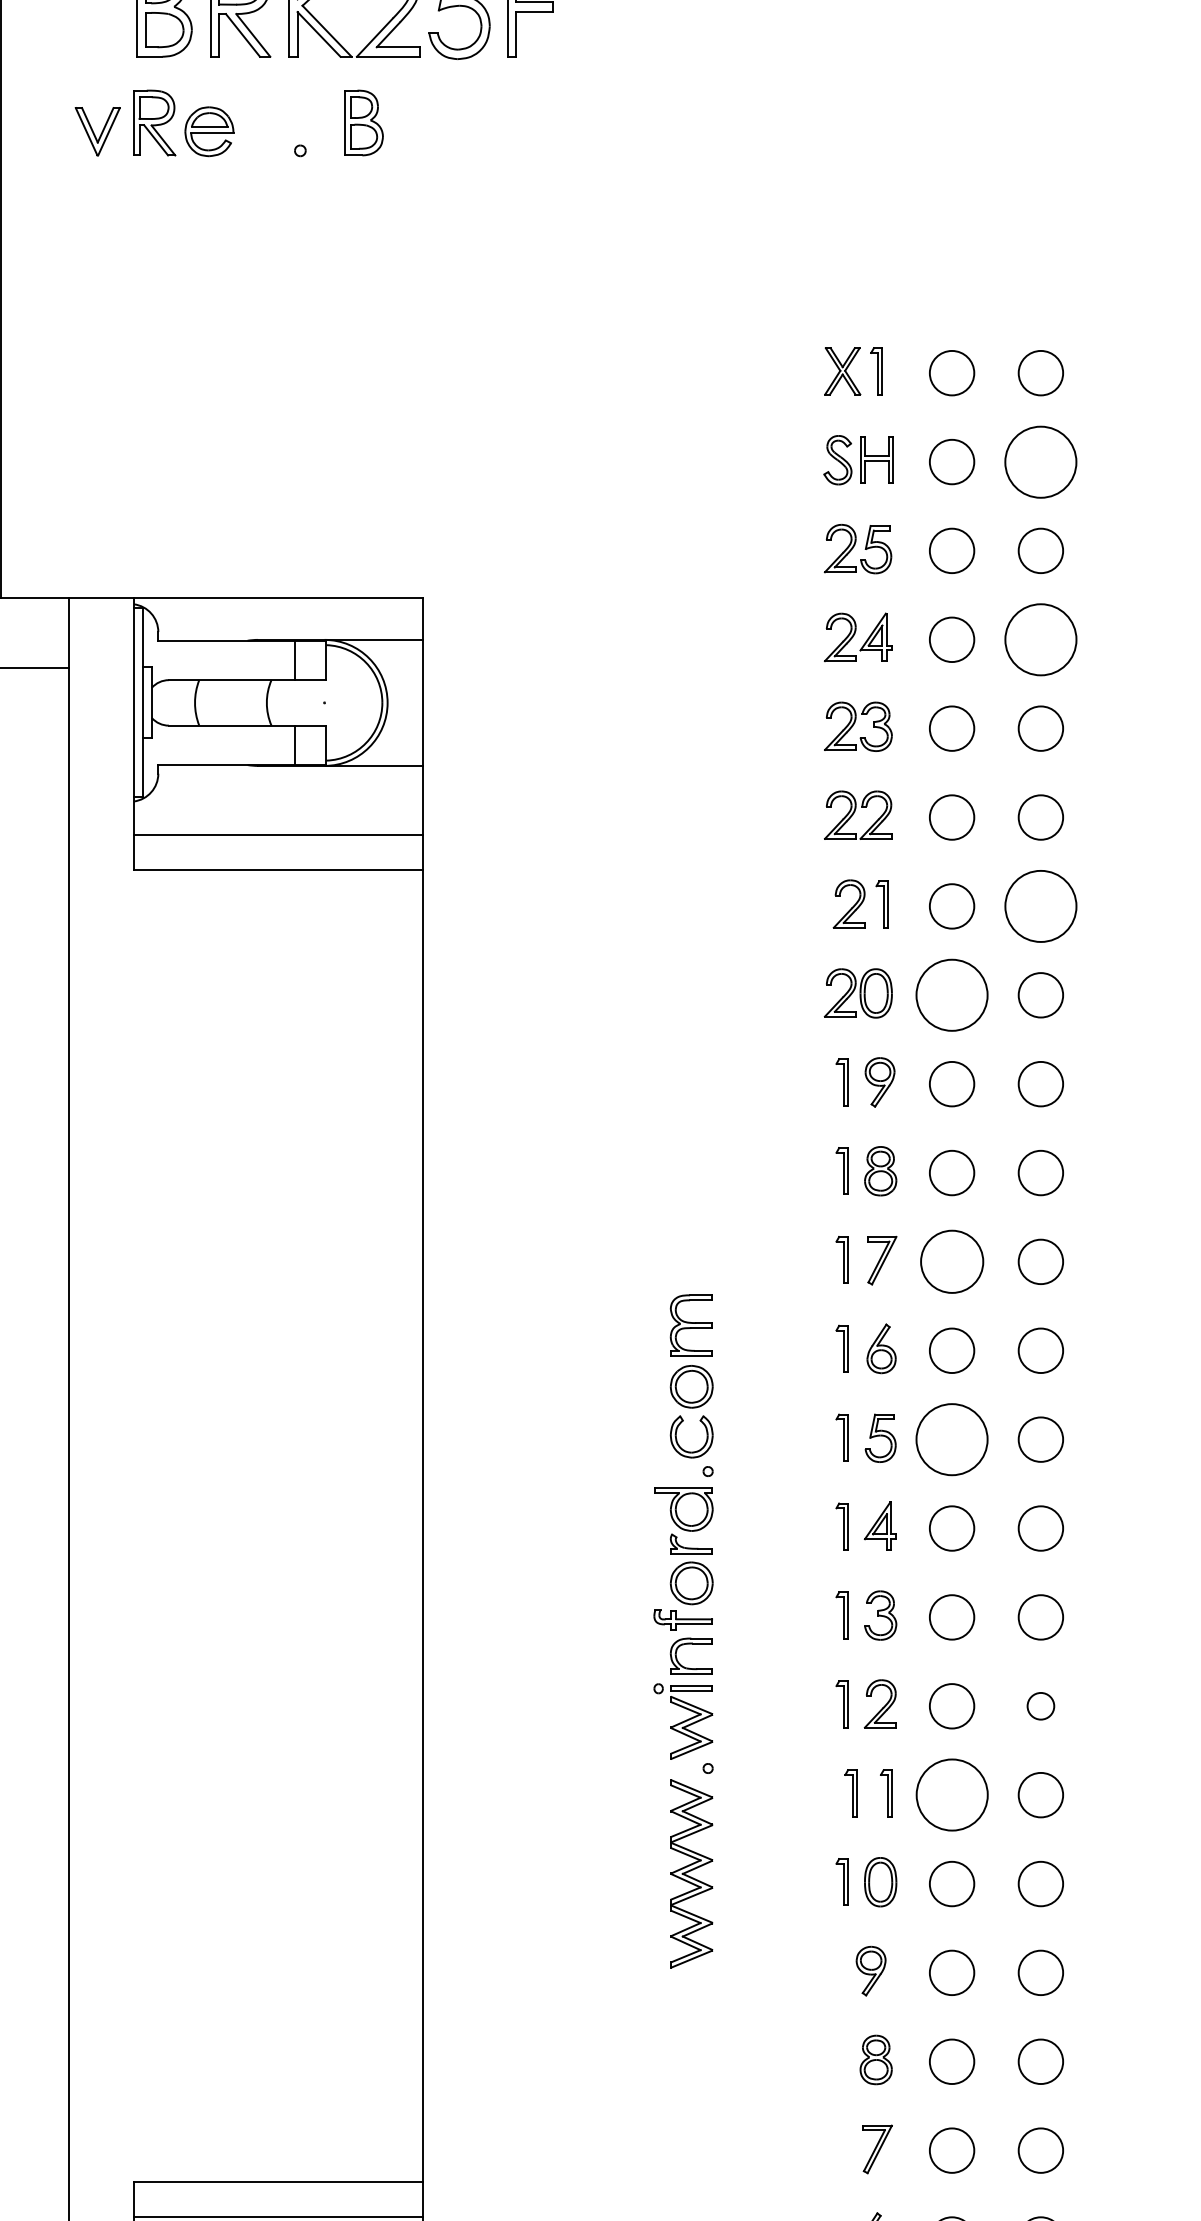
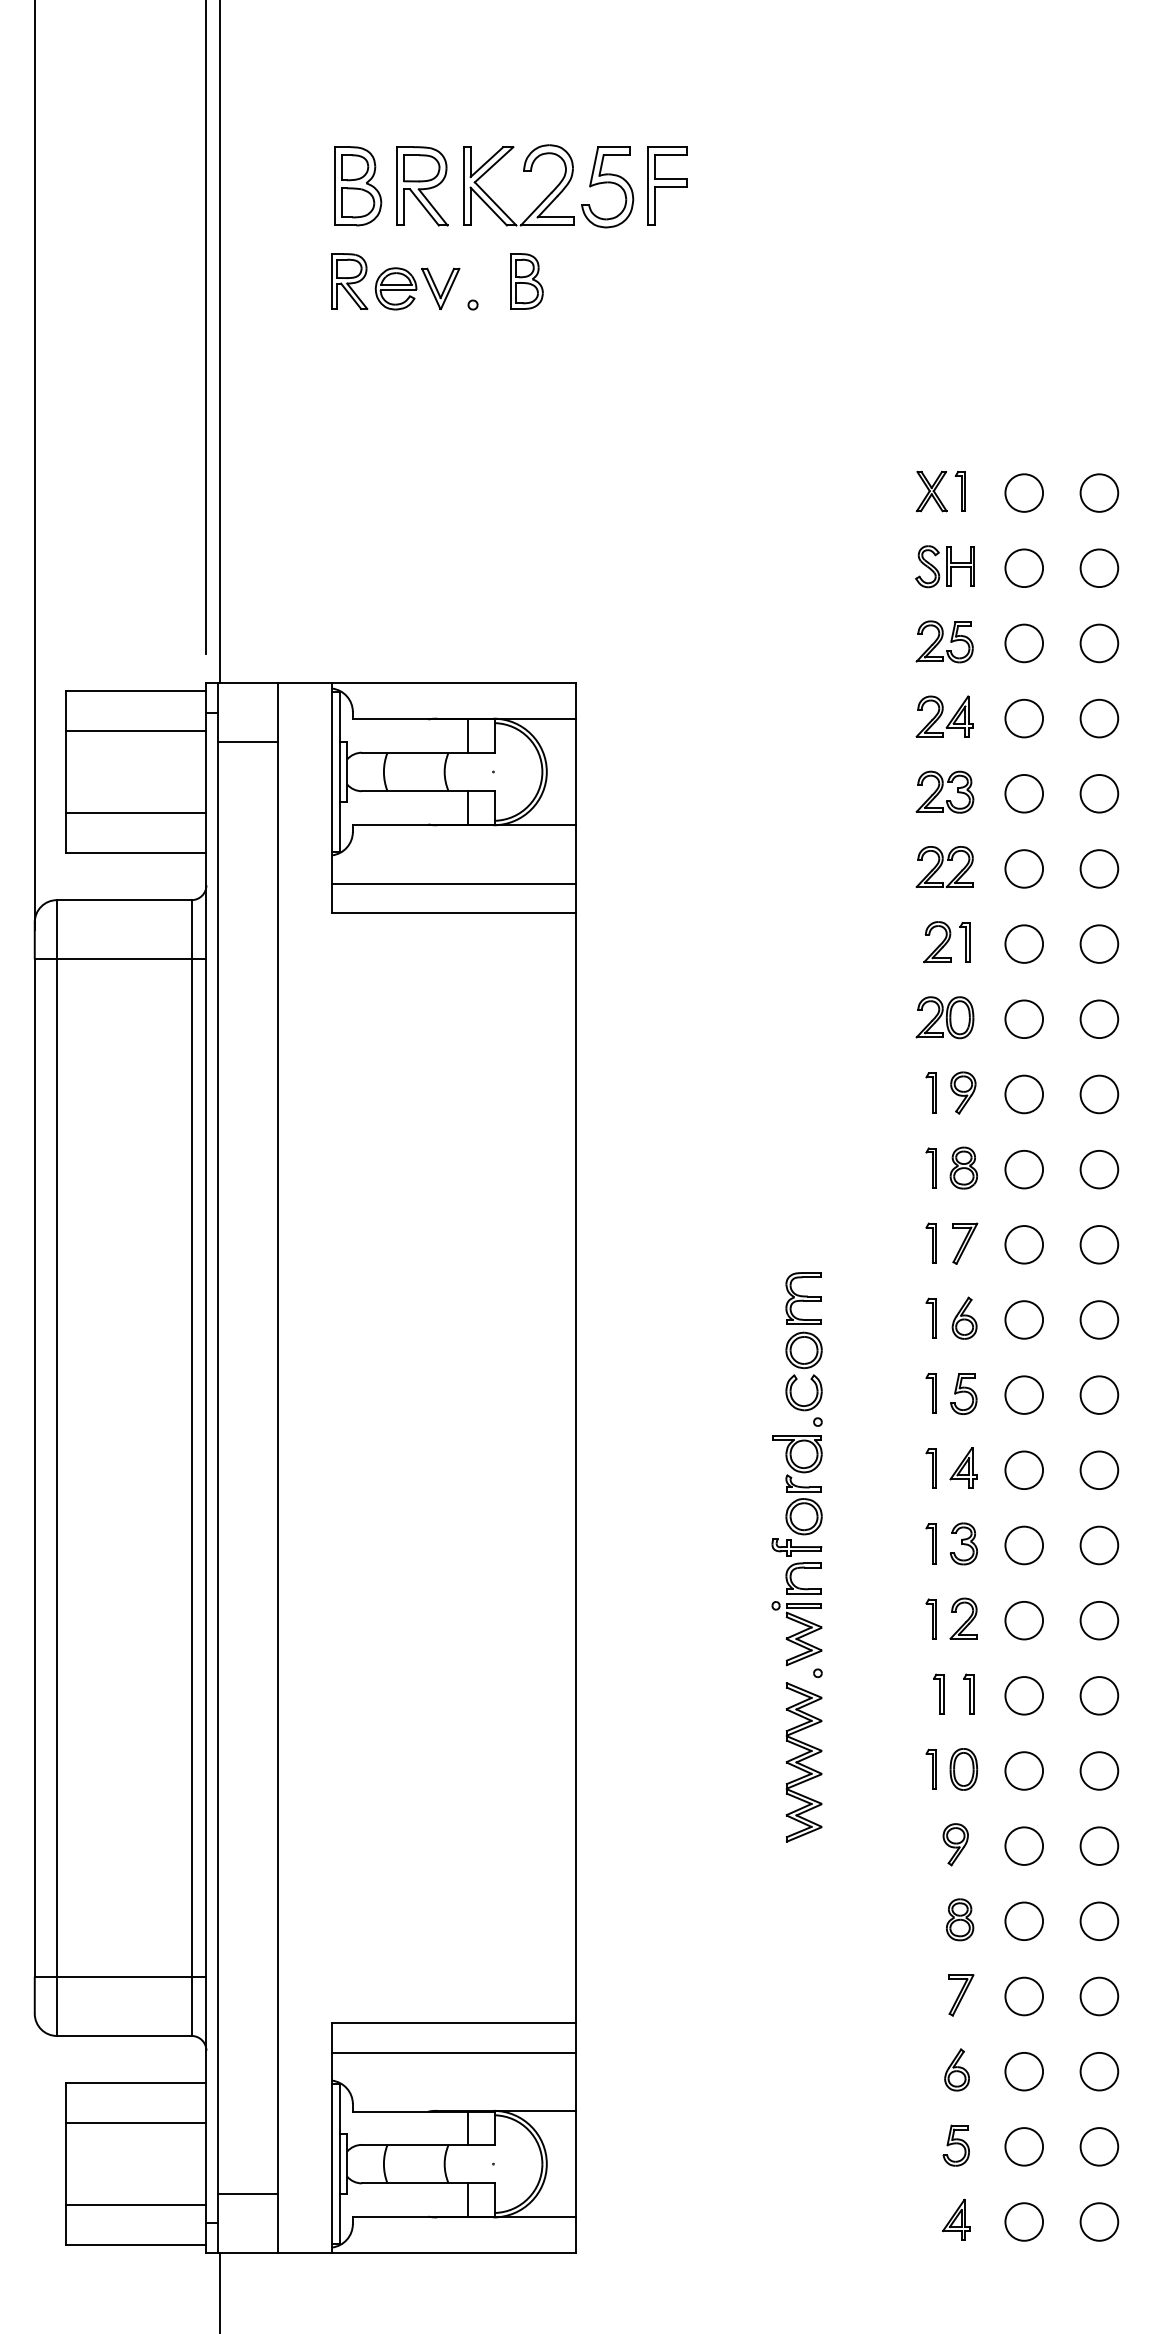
part: (97, 131) -> (440, 288), moved
circle: (1041, 461) -> (1099, 567), size x0.62
circle: (1041, 639) -> (1099, 718), size x0.62
circle: (1041, 905) -> (1099, 943), size x0.62
circle: (952, 995) -> (1024, 1019), size x0.62
circle: (951, 1261) -> (1023, 1244), size x0.71
circle: (952, 1438) -> (1024, 1394), size x0.62
circle: (1041, 1706) -> (1099, 1620), size x1.67
circle: (951, 1794) -> (1023, 1695), size x0.62

